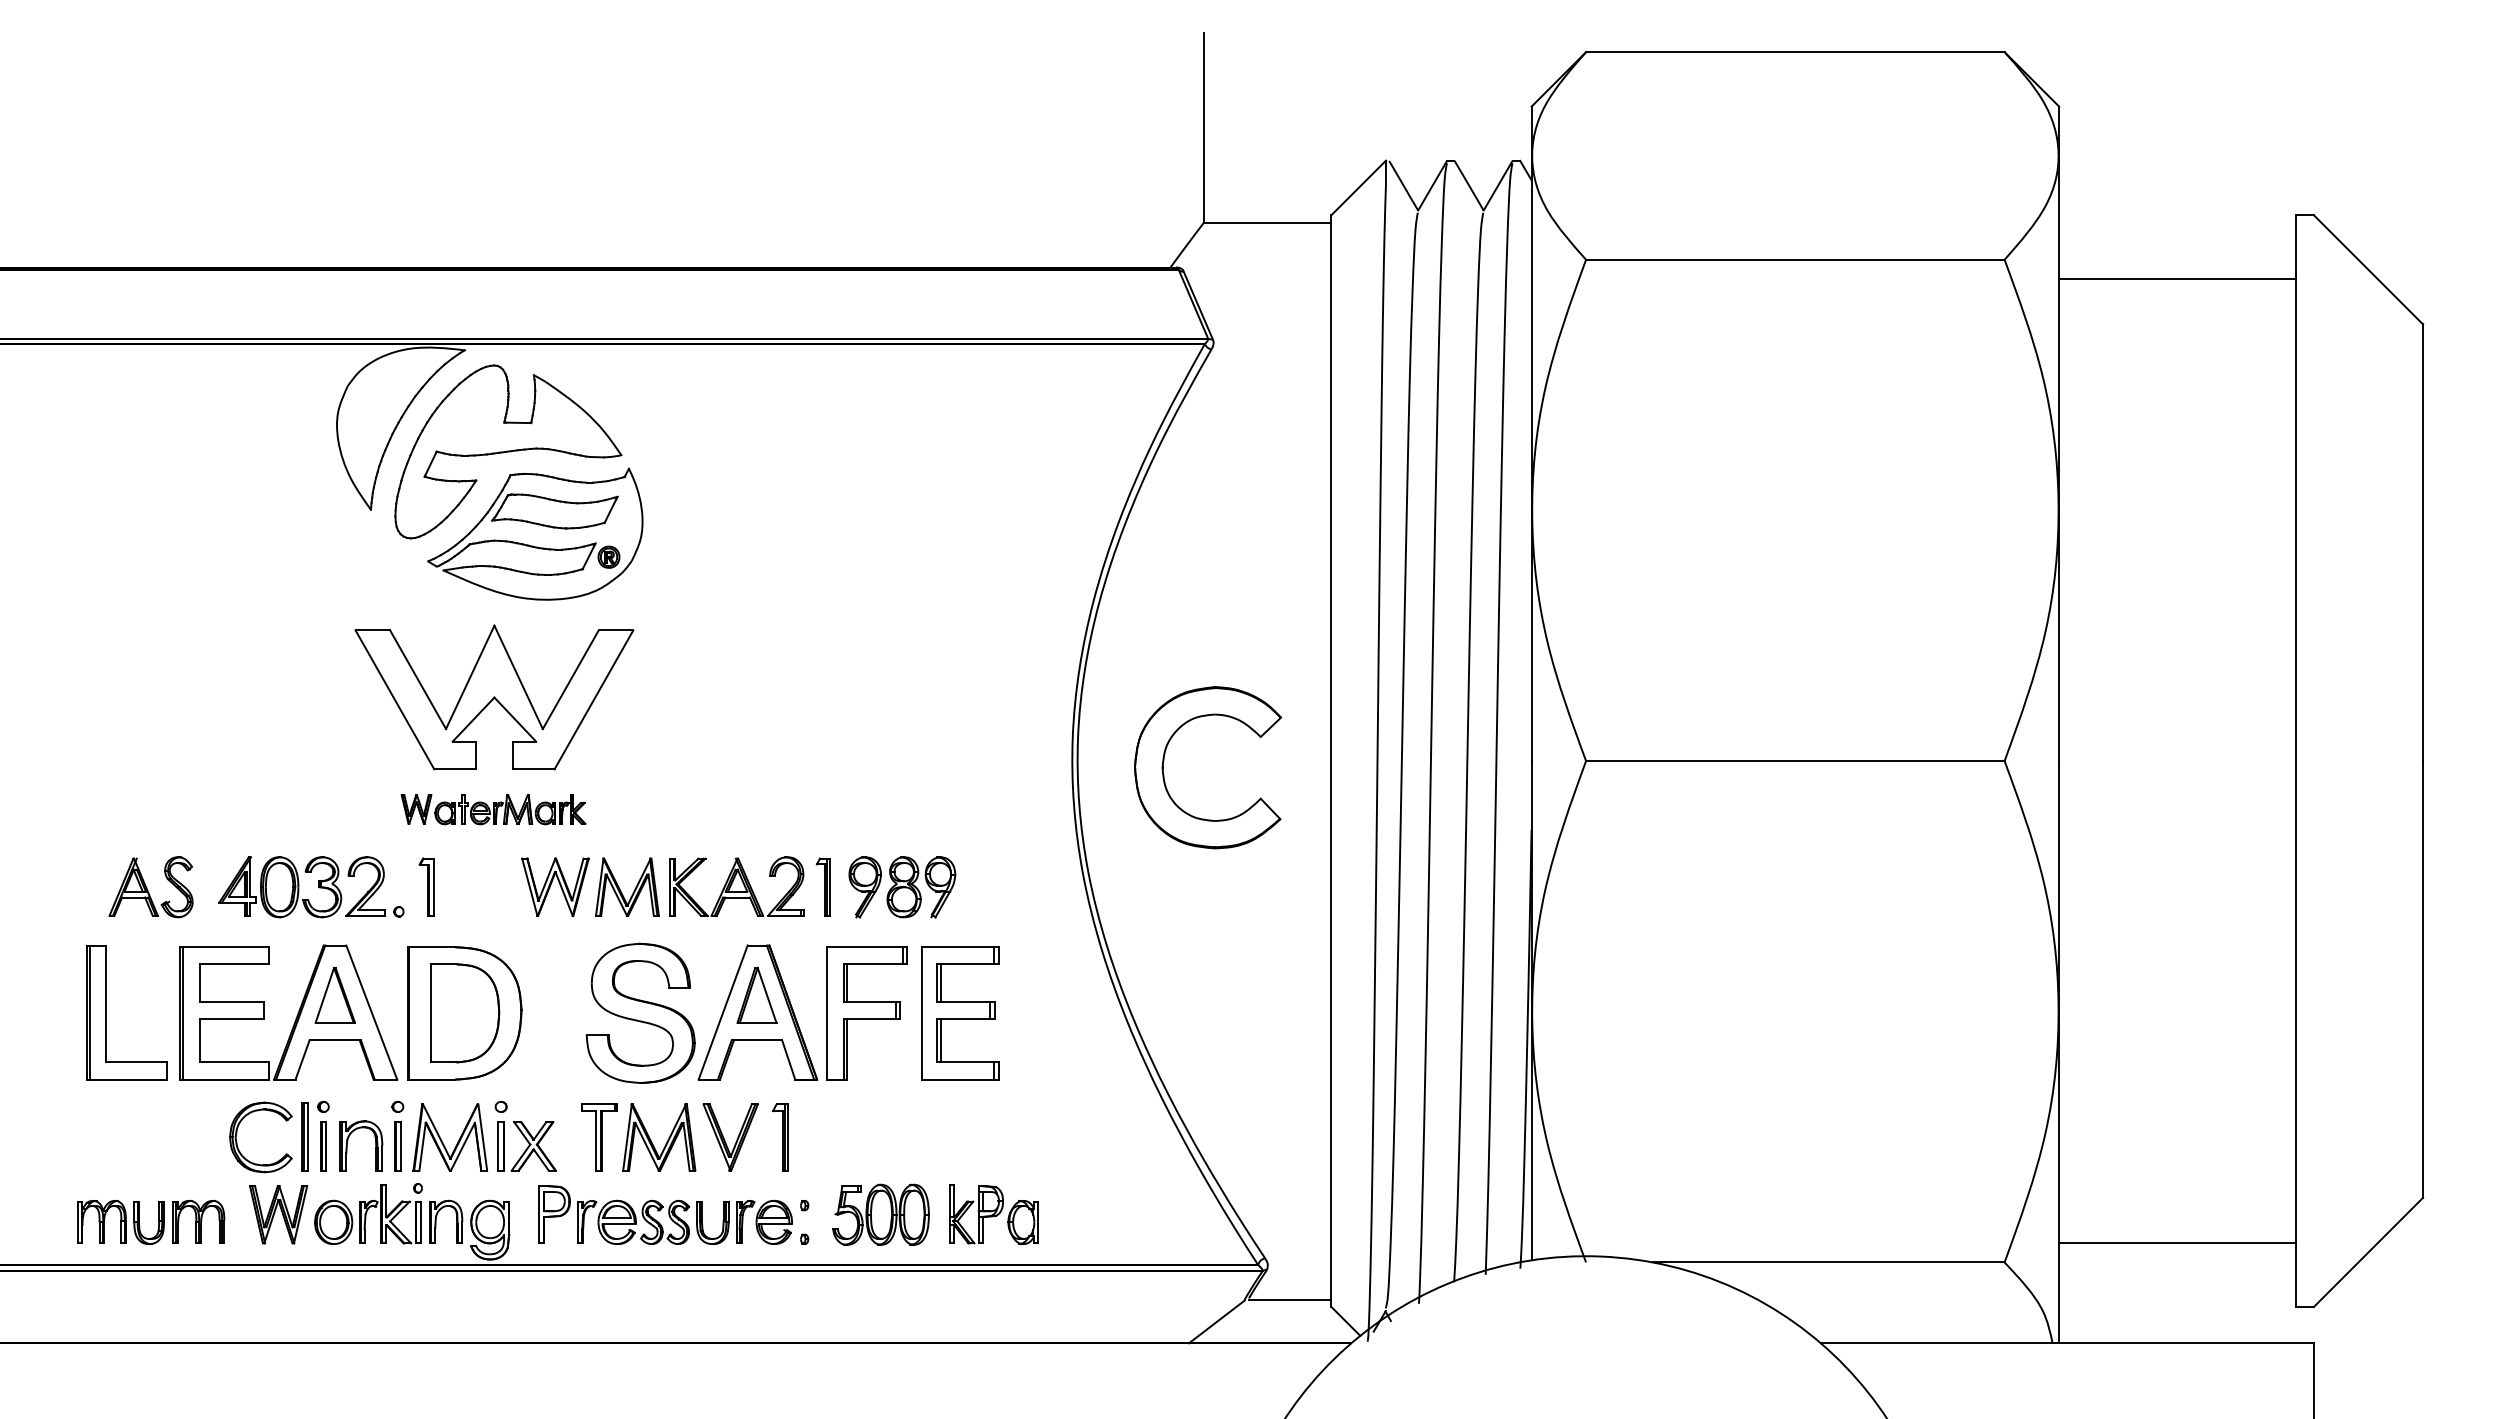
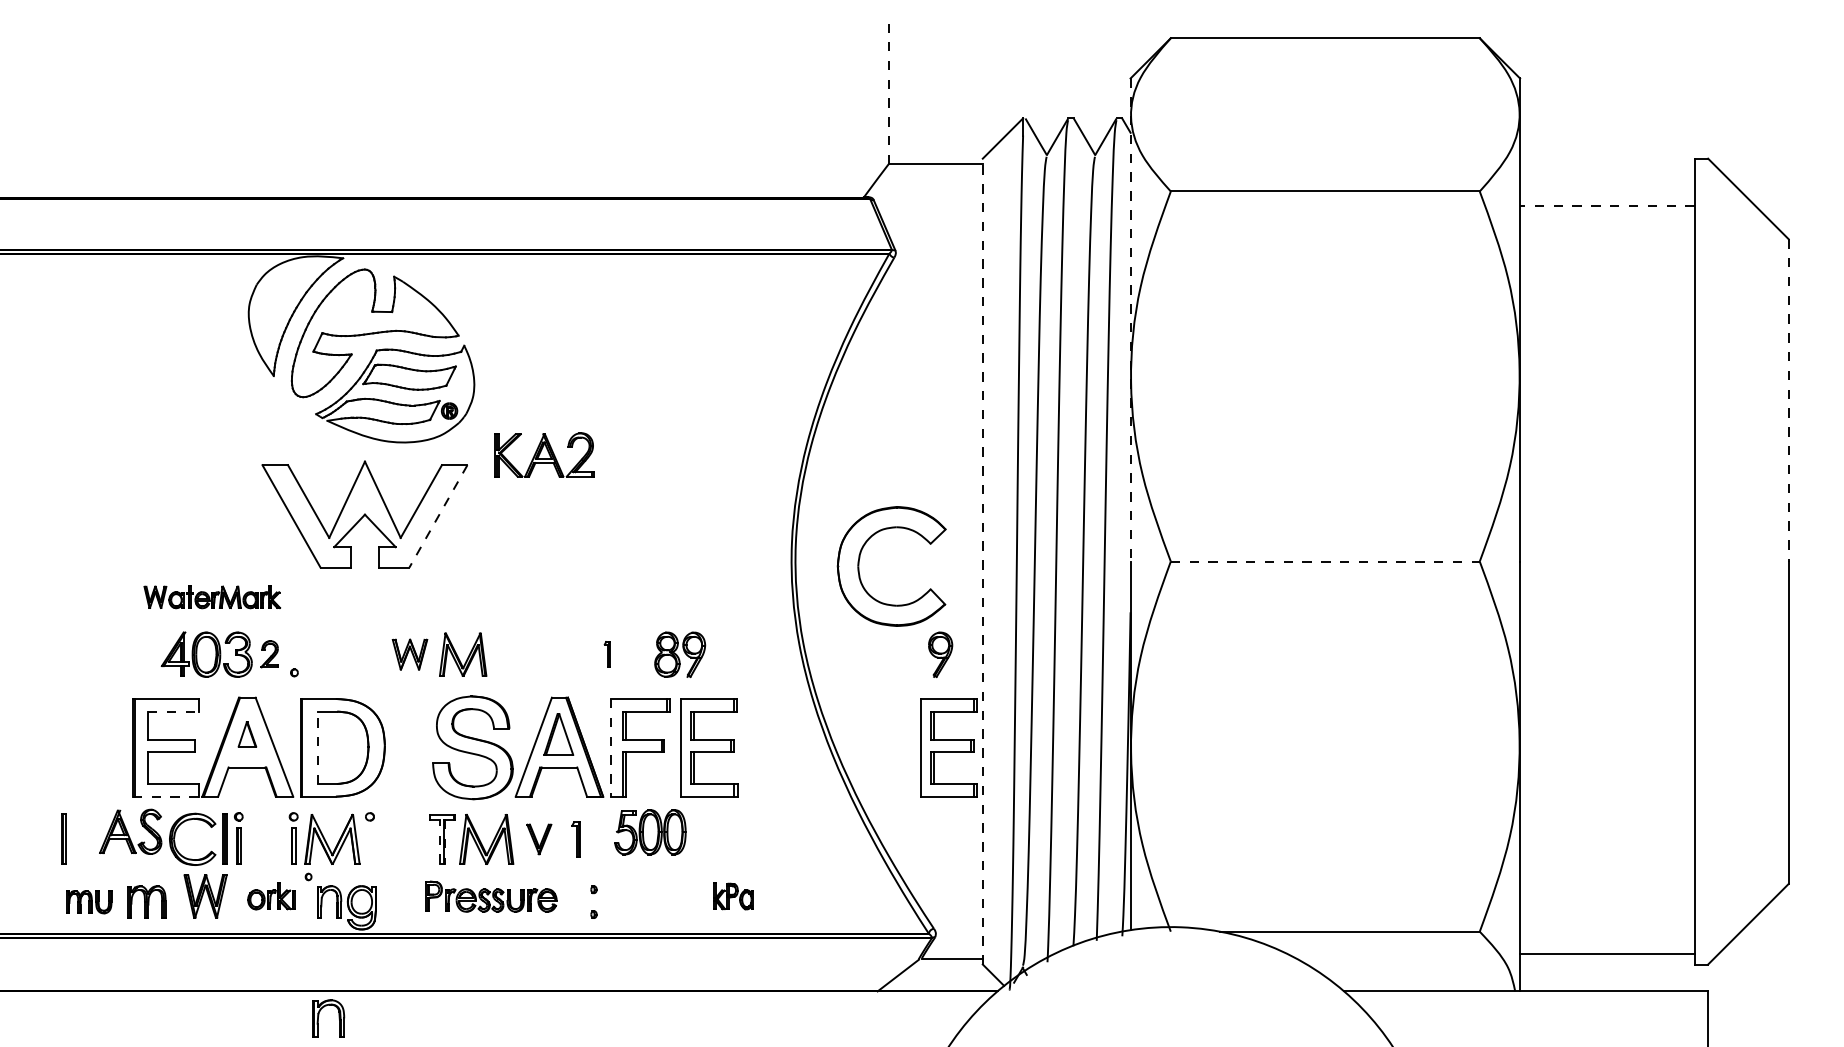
line: (1203, 128) -> (888, 94), solid -> dashed
line: (2176, 278) -> (1606, 205), solid -> dashed
line: (1531, 434) -> (1130, 320), solid -> dashed
line: (2423, 543) -> (1789, 400), solid -> dashed
line: (593, 699) -> (438, 516), solid -> dashed
line: (1331, 761) -> (982, 561), solid -> dashed
line: (1795, 761) -> (1325, 561), solid -> dashed
part: (493, 809) -> (212, 597), moved
part: (365, 886) -> (269, 654), size x0.6
part: (426, 886) -> (314, 654), removed
part: (555, 886) -> (410, 654), size x0.7
part: (736, 886) -> (543, 454), moved
part: (822, 886) -> (607, 654), size x0.6
part: (150, 887) -> (130, 832), moved
part: (864, 887) -> (940, 654), moved
line: (235, 964) -> (173, 711), solid -> dashed
part: (334, 994) -> (246, 733), size x0.6
part: (106, 1012) -> (78, 747), removed
line: (430, 1012) -> (317, 747), solid -> dashed
line: (827, 1013) -> (610, 747), solid -> dashed
part: (1285, 1013) -> (948, 747), added
line: (224, 1079) -> (165, 796), solid -> dashed
part: (85, 1136) -> (63, 838), added
part: (730, 1137) -> (539, 839), size x0.6
part: (780, 1137) -> (576, 839), size x0.7
part: (348, 1140) -> (319, 1014), moved
line: (596, 1140) -> (440, 841), solid -> dashed
line: (602, 1140) -> (444, 841), solid -> dashed
part: (526, 1146) -> (388, 846), removed
part: (367, 1214) -> (271, 896), size x0.6
part: (665, 1214) -> (491, 896), size x0.7
part: (880, 1214) -> (649, 832), moved
part: (993, 1214) -> (733, 896), size x0.6
part: (120, 1222) -> (88, 902), size x0.7
line: (2177, 1243) -> (1607, 953), moved

